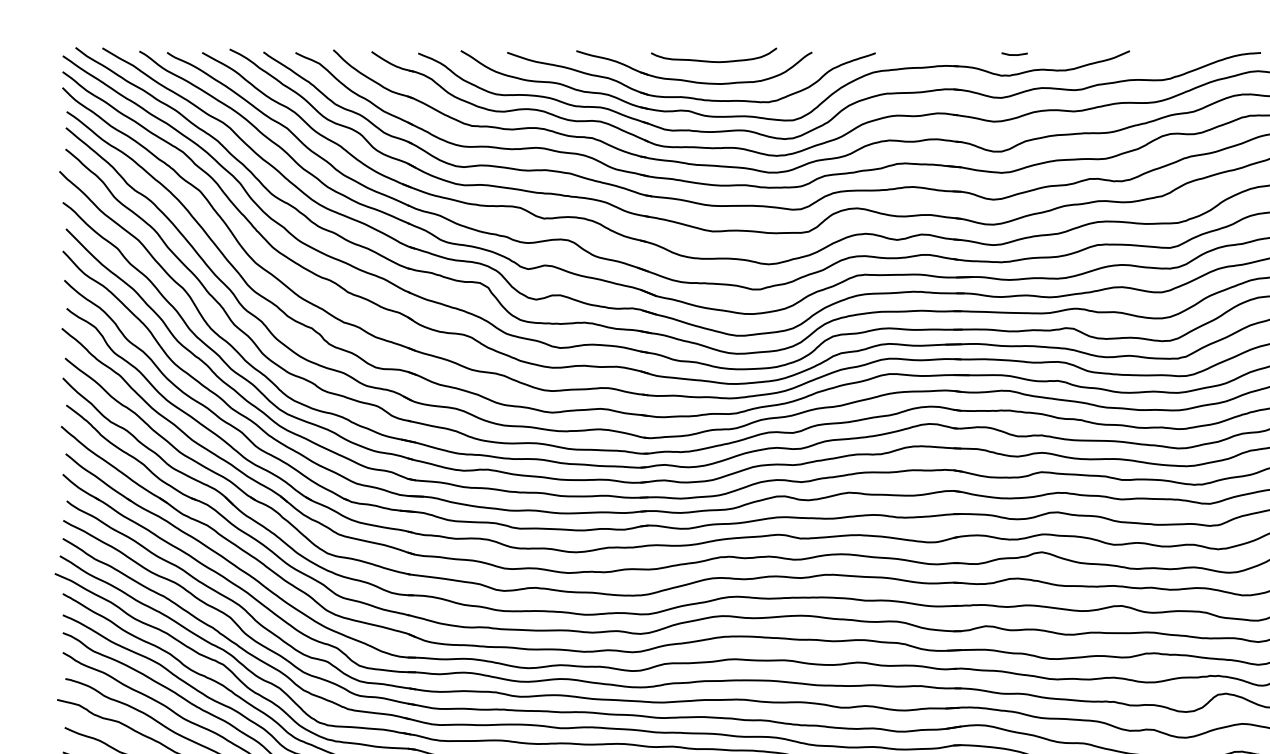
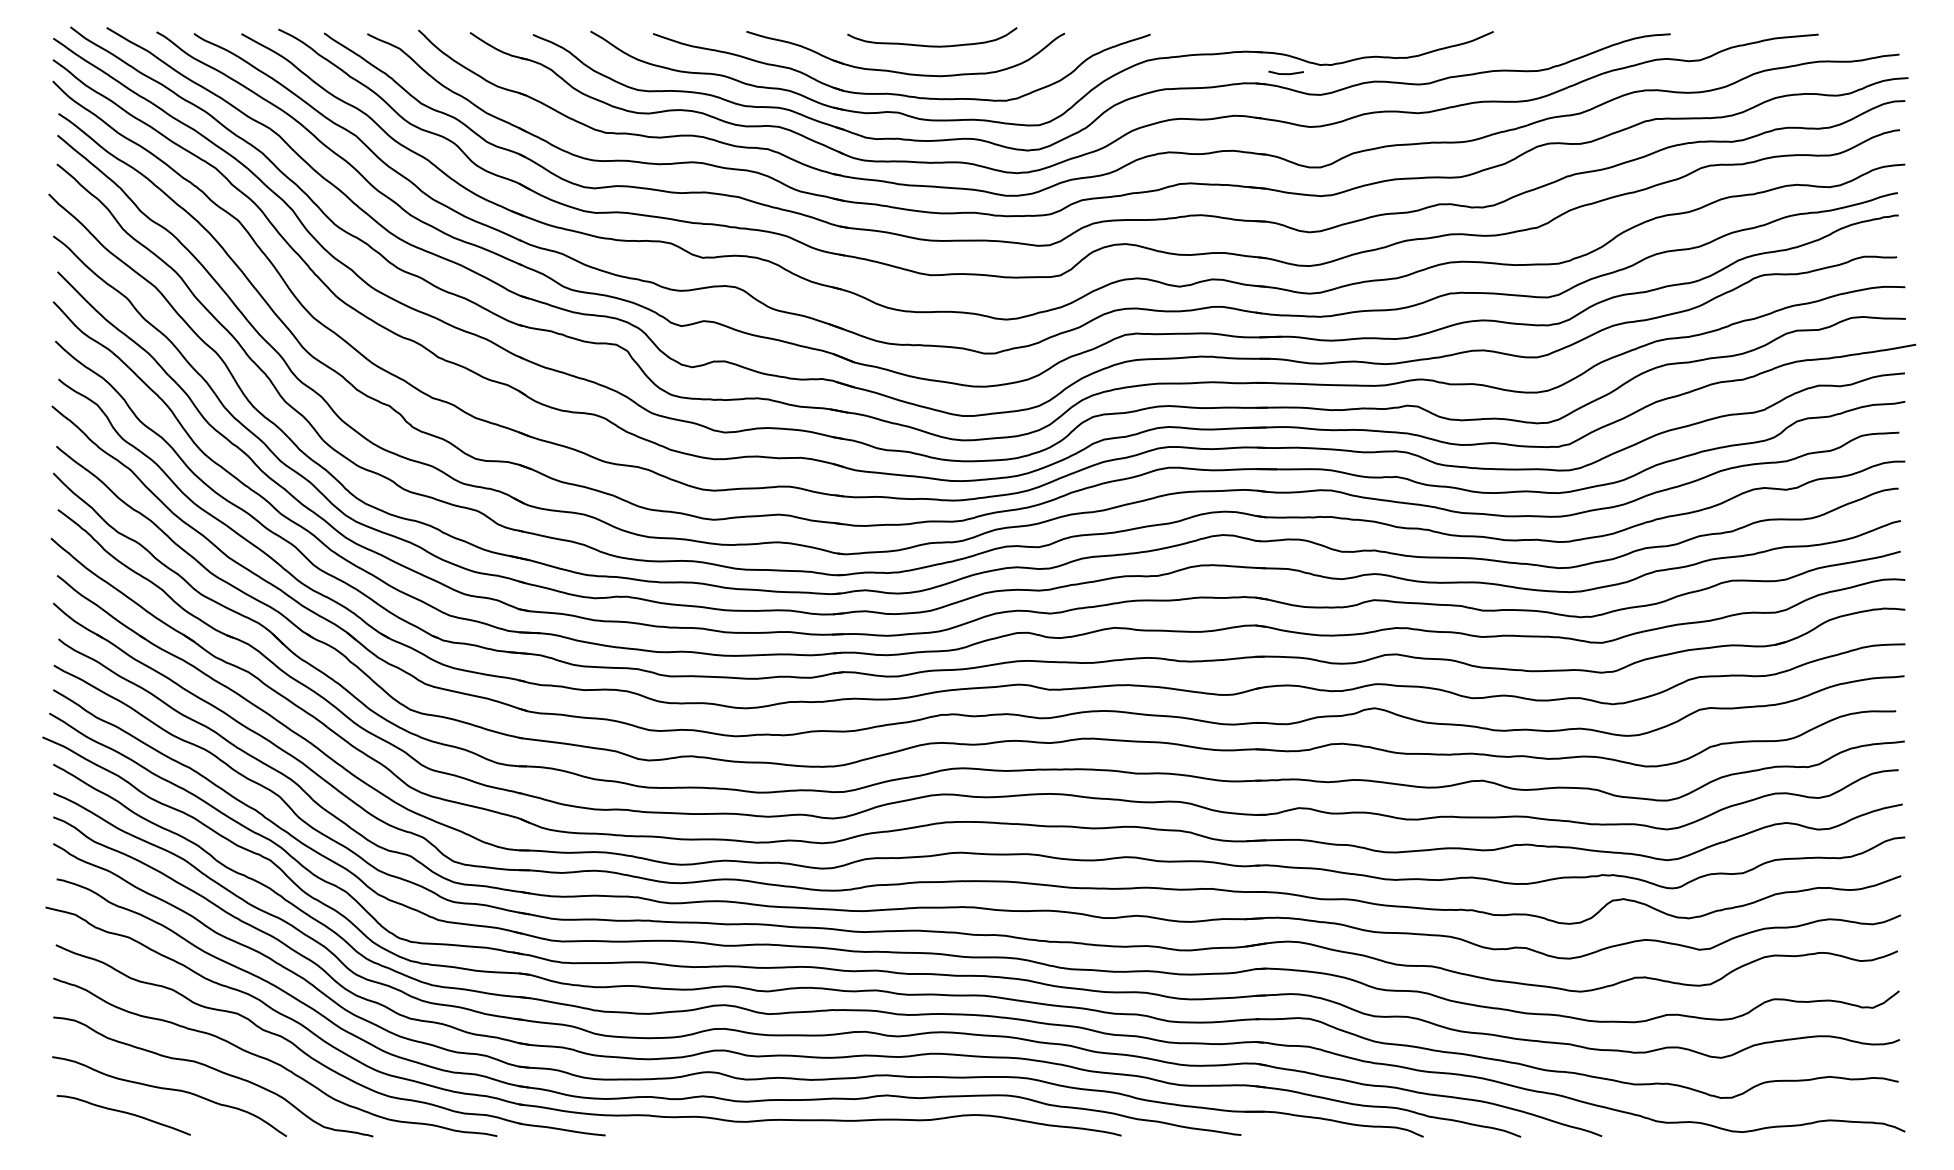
curve: (1014, 54) -> (1285, 73), moved

